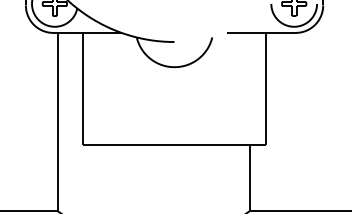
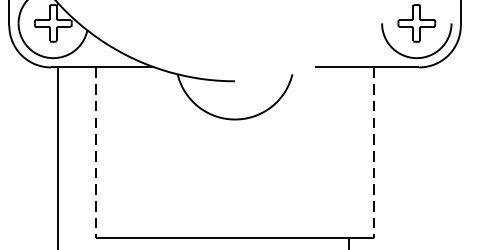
line: (83, 89) -> (96, 153), solid -> dashed
line: (265, 89) -> (373, 153), solid -> dashed

